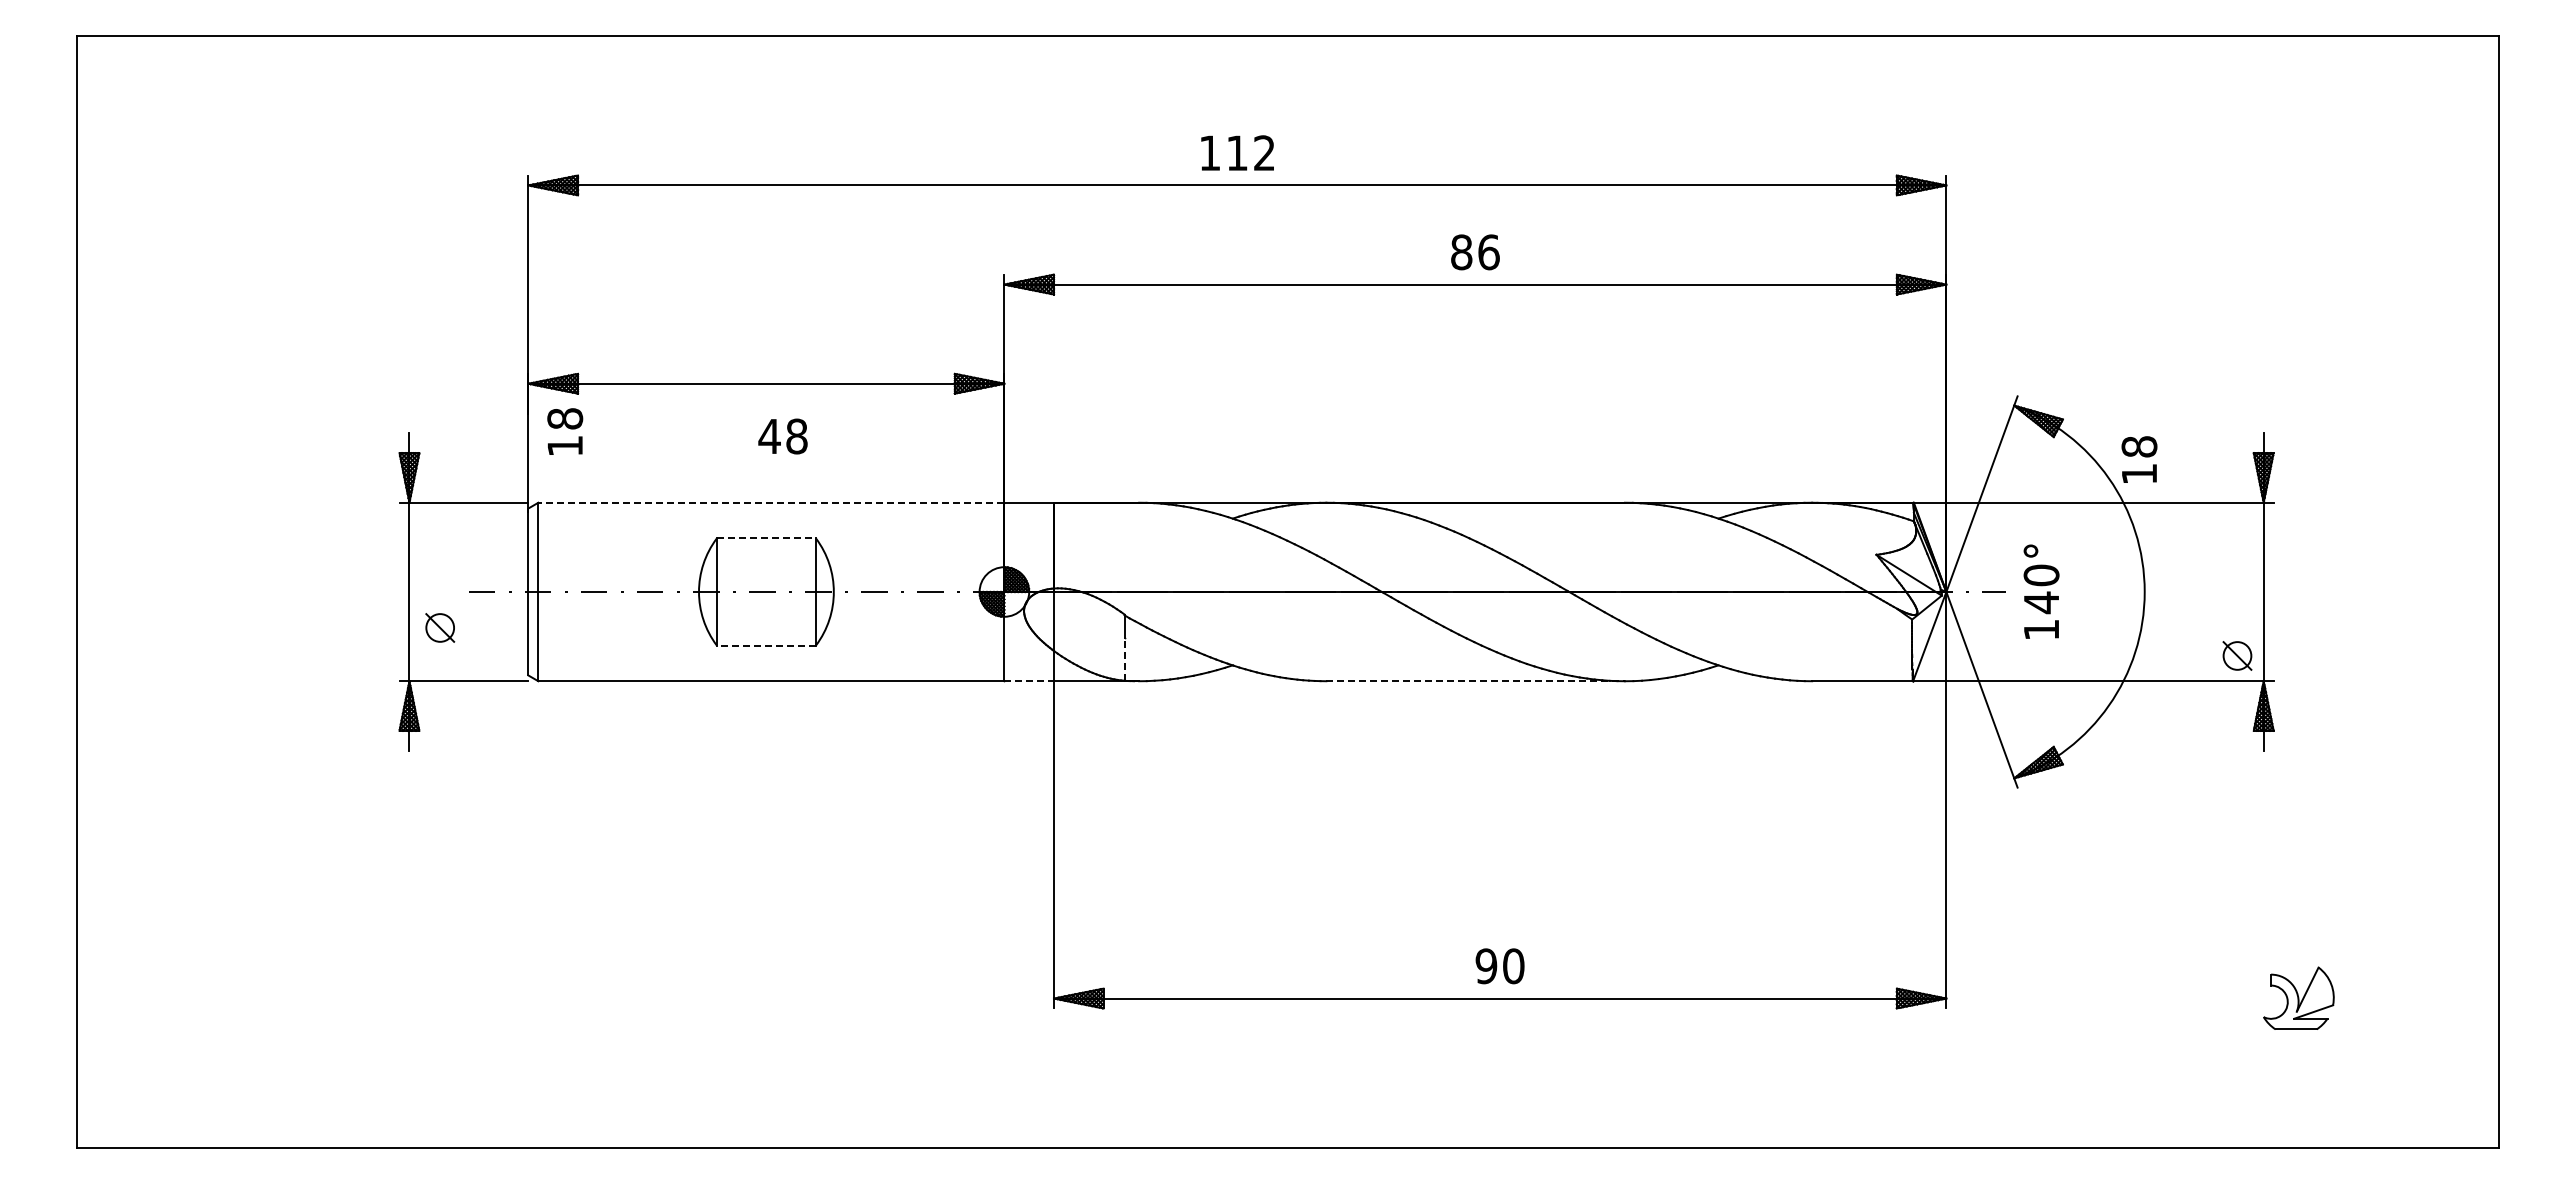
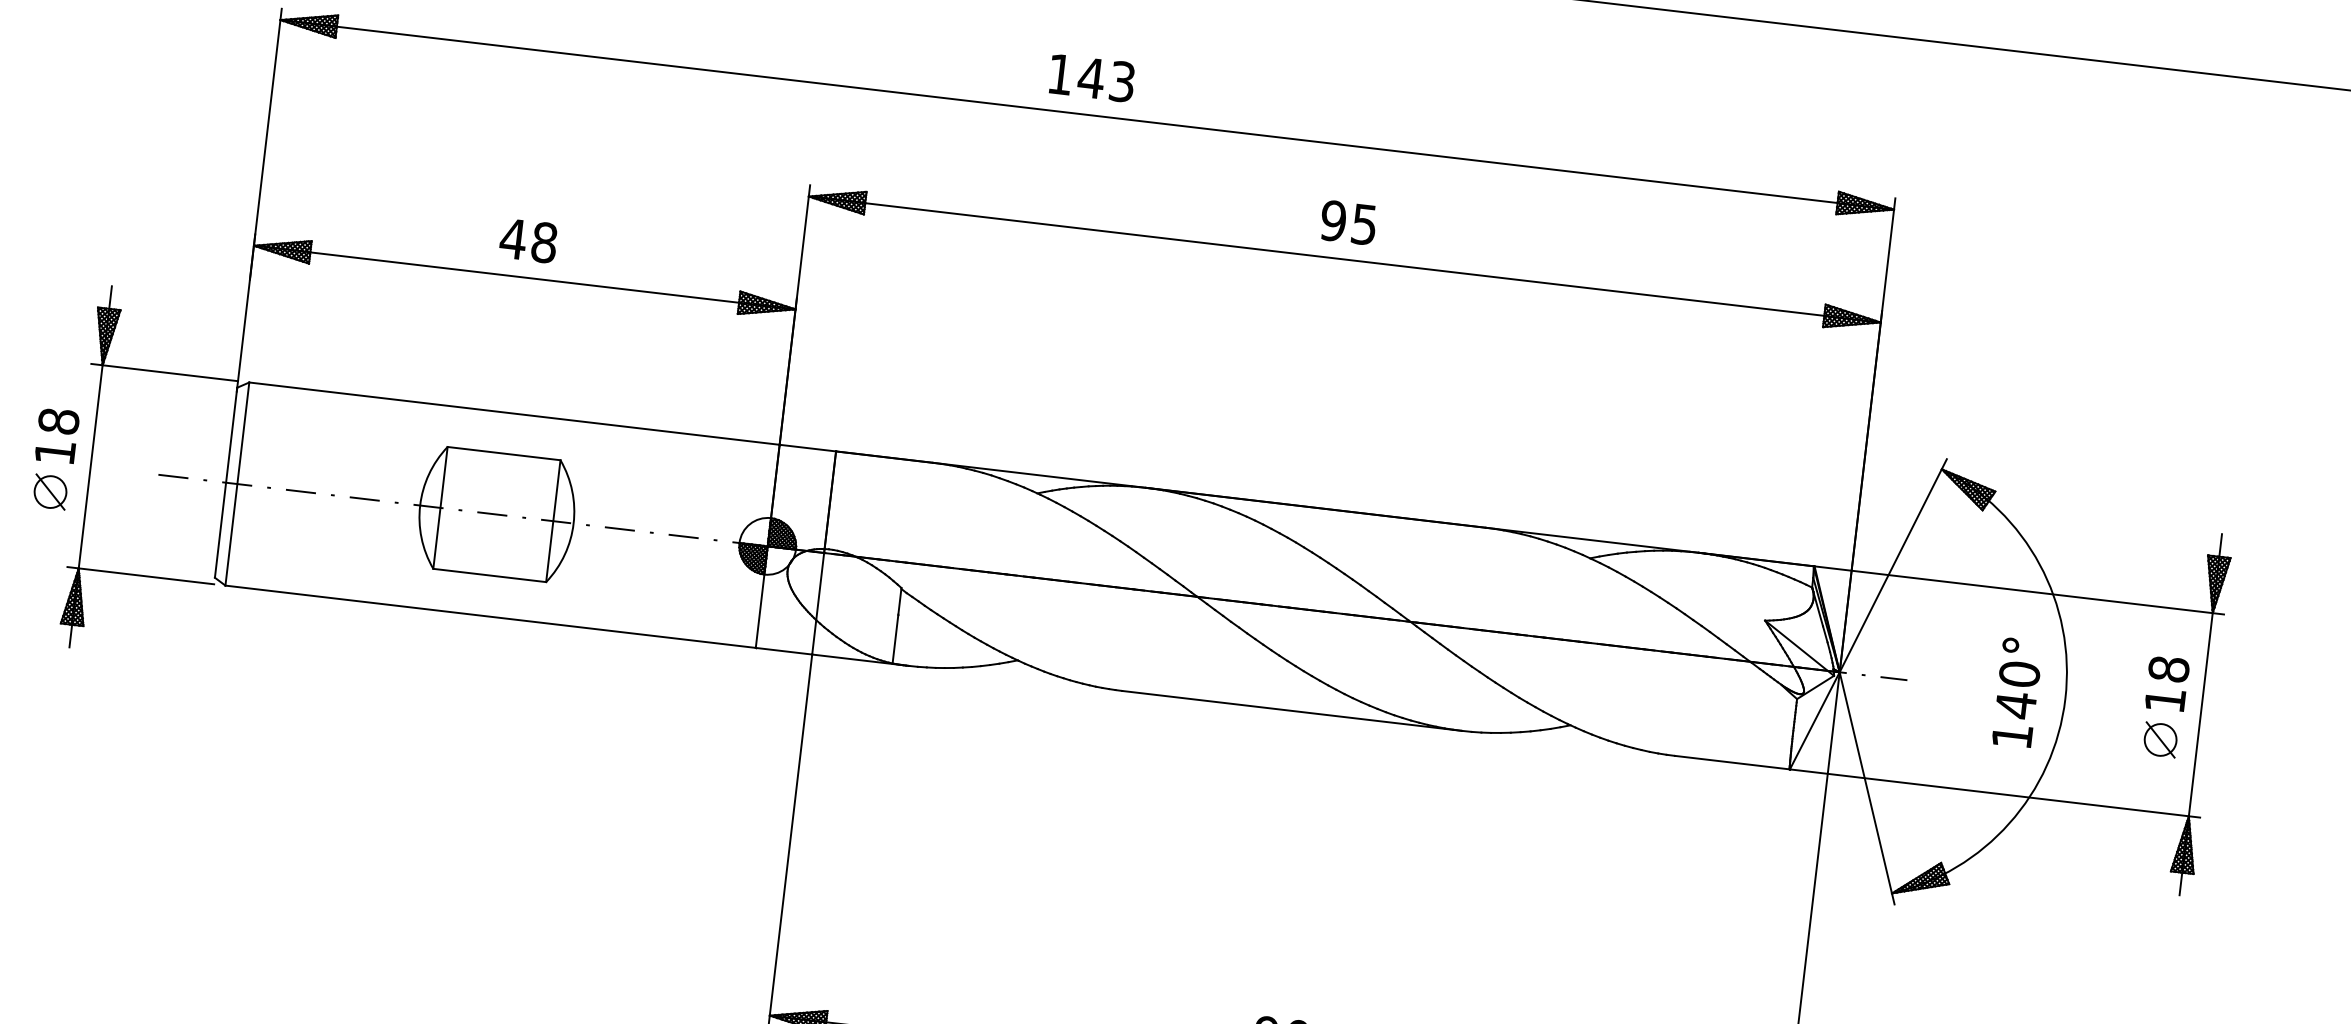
text: (1250, 153) -> (1106, 80), 112 -> 143
text: (1474, 252) -> (1348, 222), 86 -> 95
text: (565, 431) -> (57, 435), moved
text: (782, 436) -> (528, 240), moved
text: (2139, 459) -> (2167, 683), moved
line: (770, 502) -> (513, 413), dashed -> solid
line: (766, 538) -> (504, 453), dashed -> solid
text: (2041, 591) -> (2017, 692), moved
part: (440, 627) -> (50, 491), moved
line: (766, 645) -> (489, 575), dashed -> solid
part: (2237, 655) -> (2160, 739), moved
line: (1124, 658) -> (895, 638), dashed -> solid
line: (1029, 681) -> (784, 651), dashed -> solid
line: (1476, 681) -> (1292, 711), dashed -> solid

